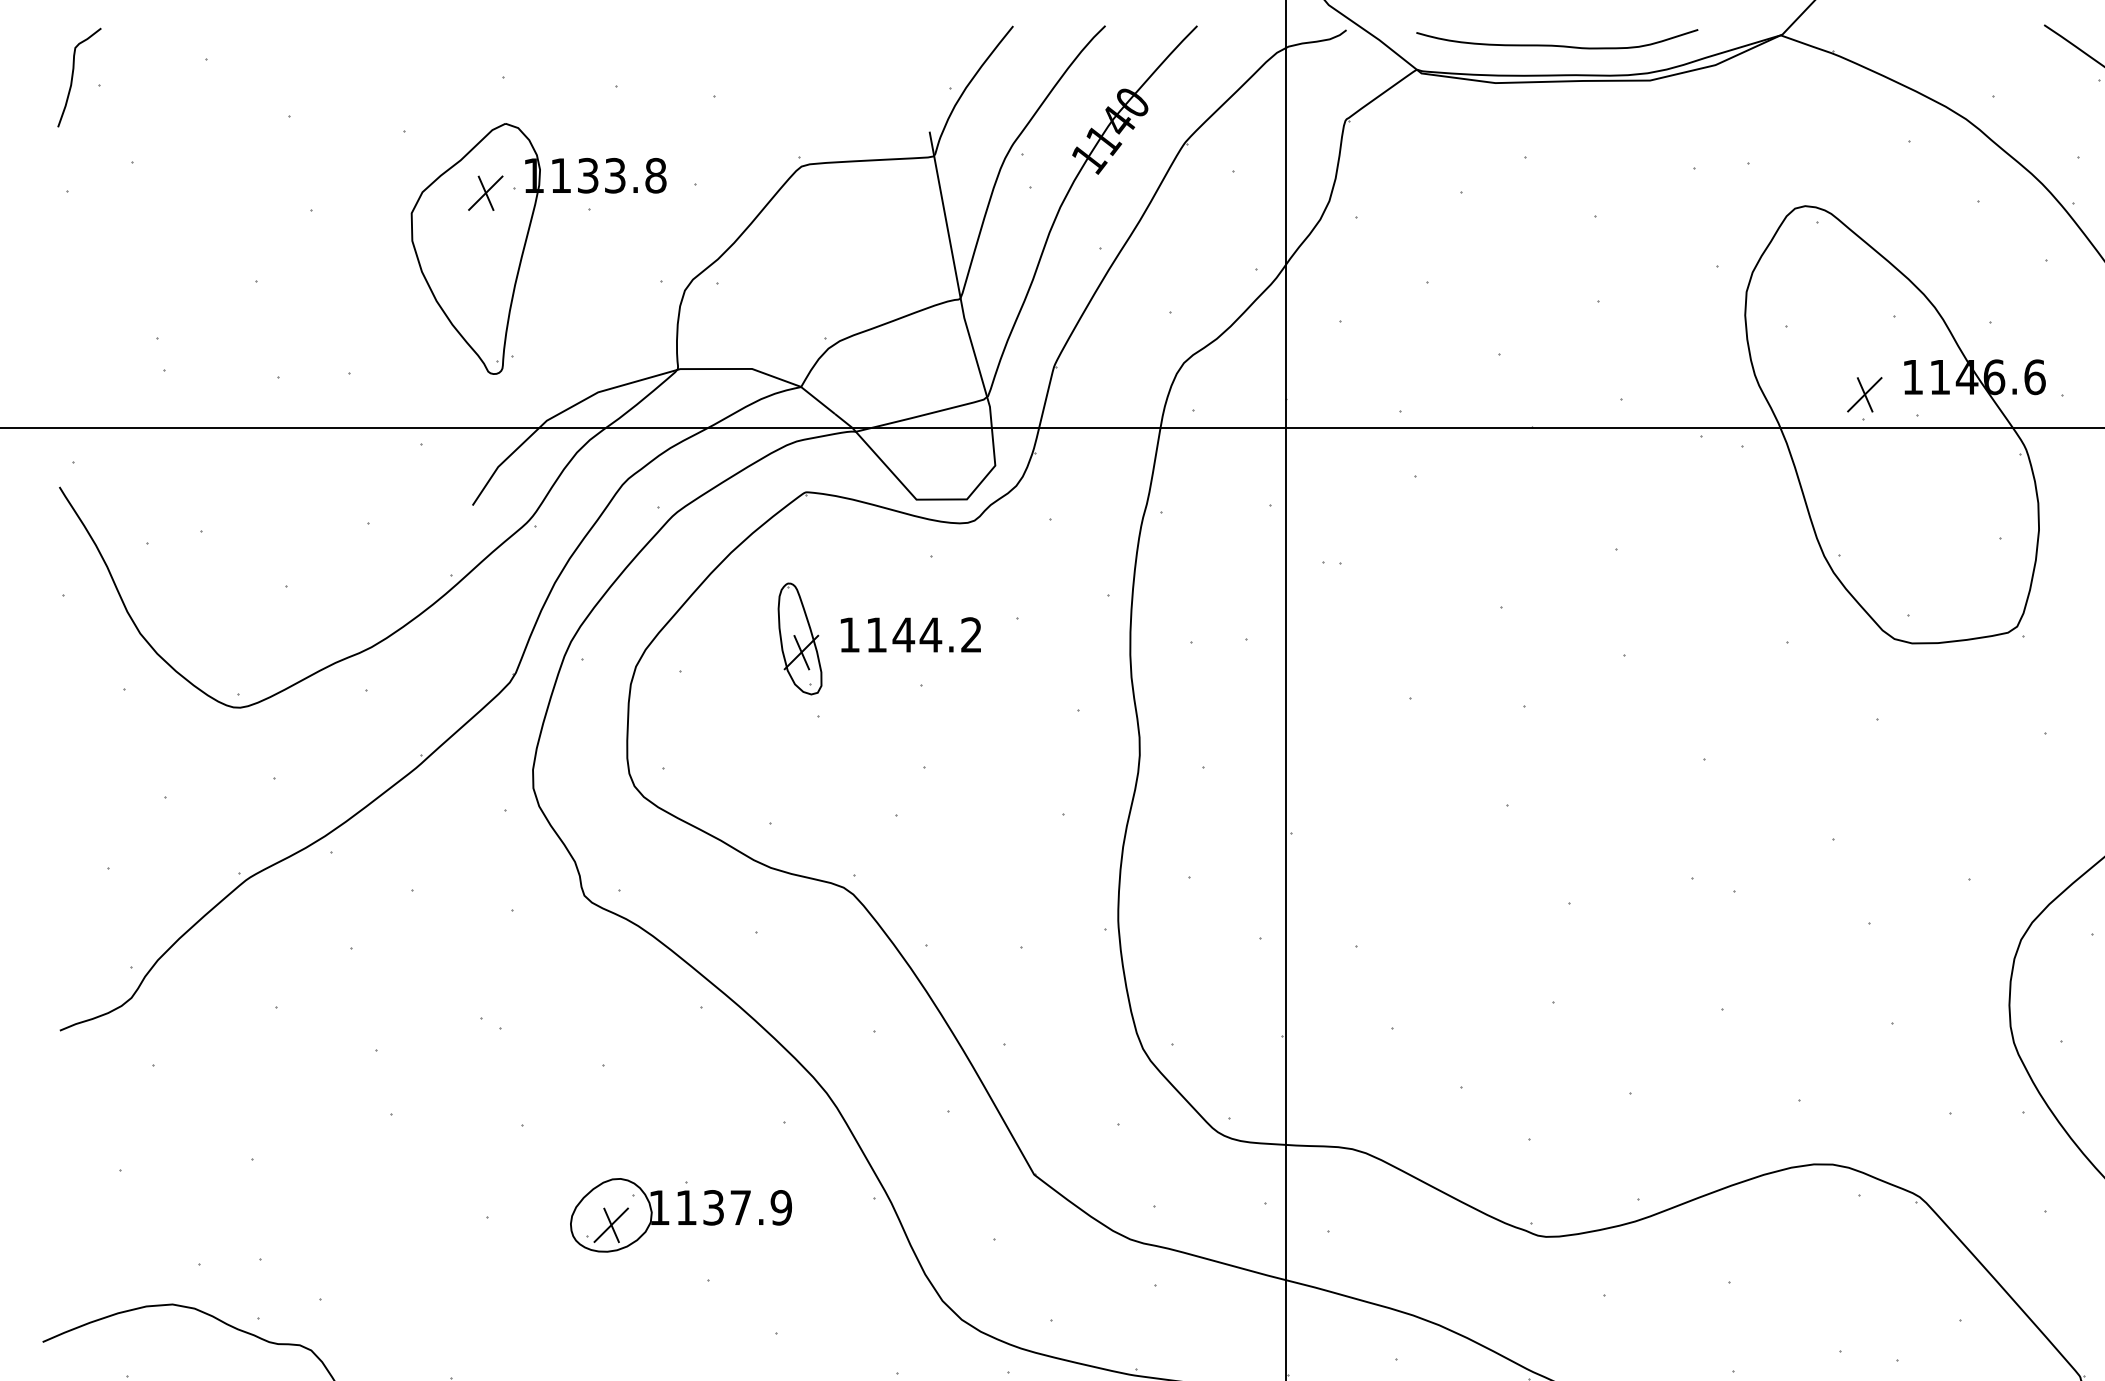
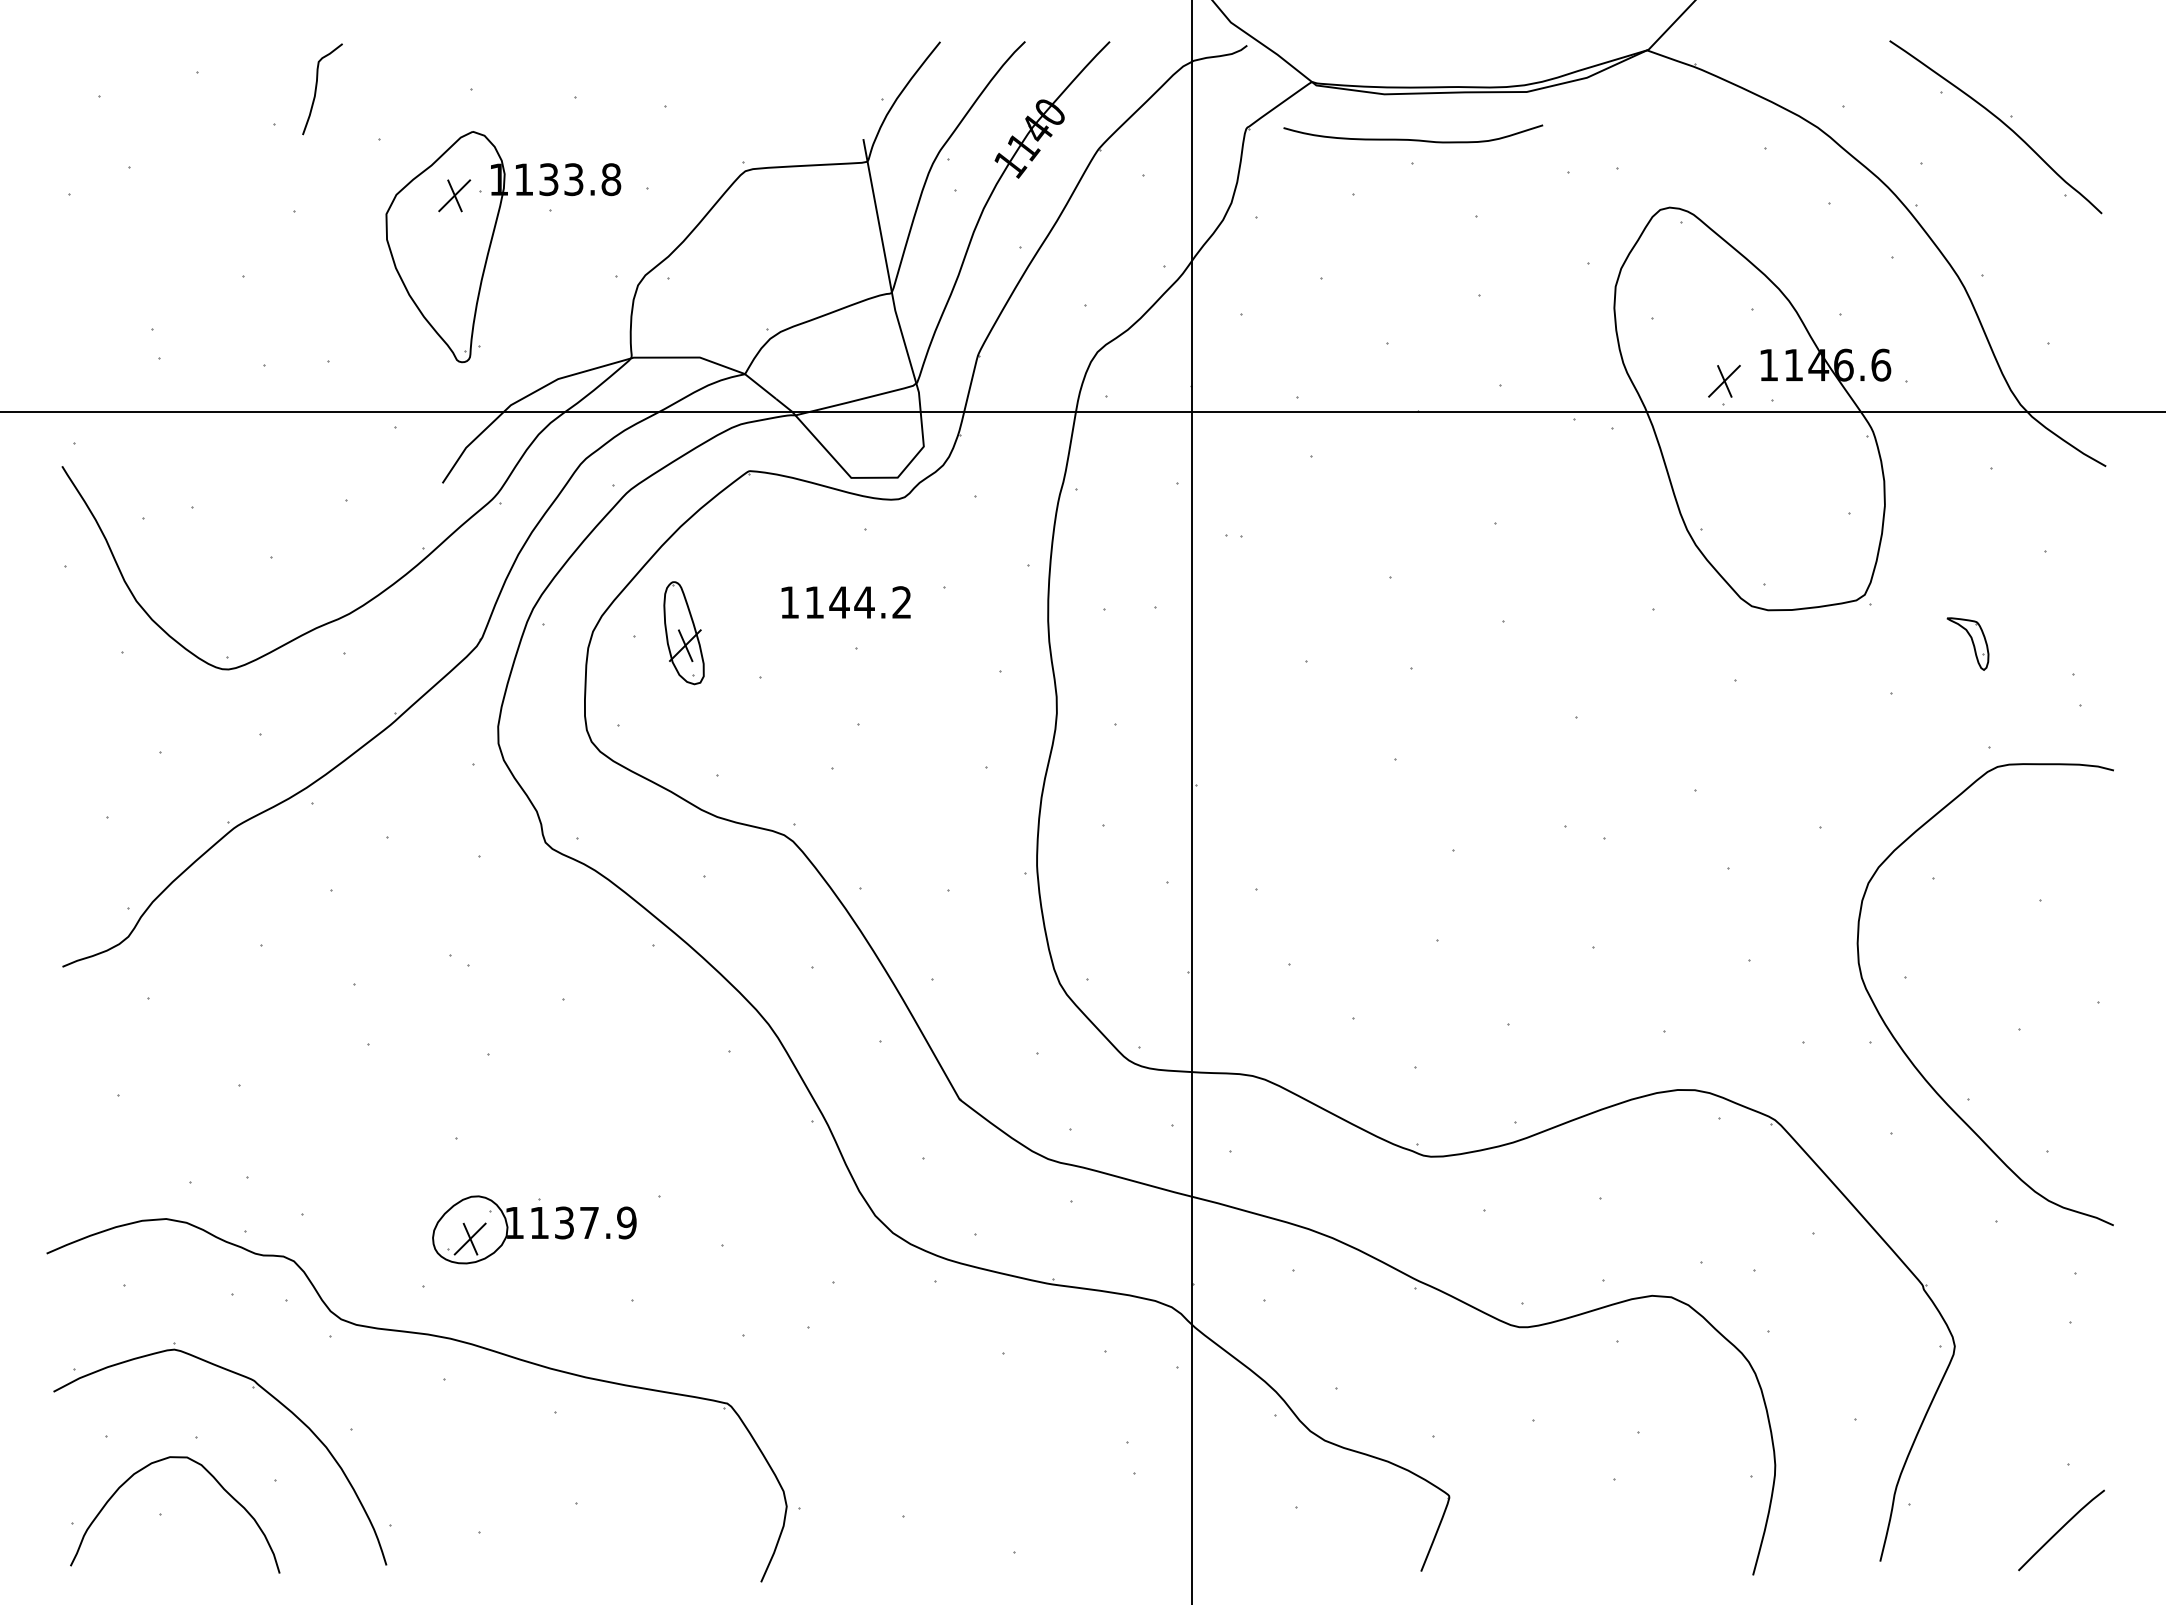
curve: (1557, 45) -> (1413, 139), moved
curve: (74, 74) -> (317, 86), moved
part: (799, 639) -> (683, 633), moved
part: (681, 1214) -> (534, 1229), moved

